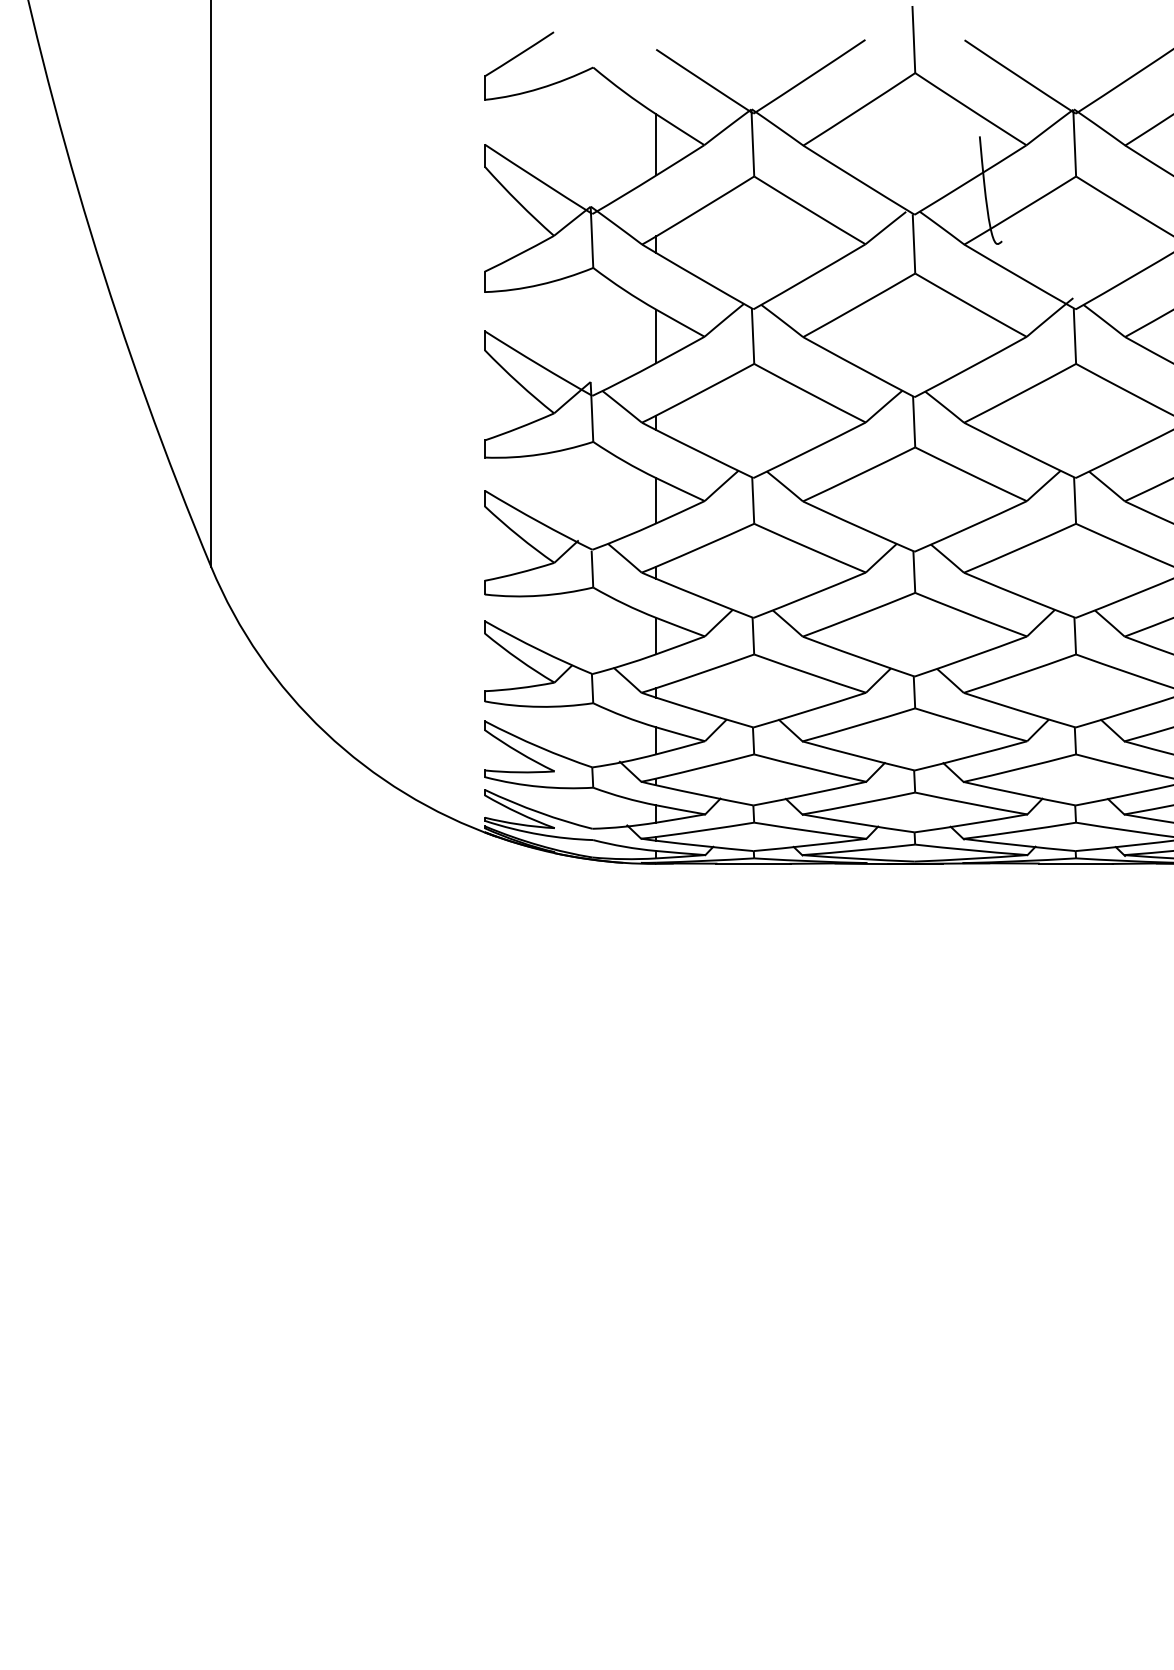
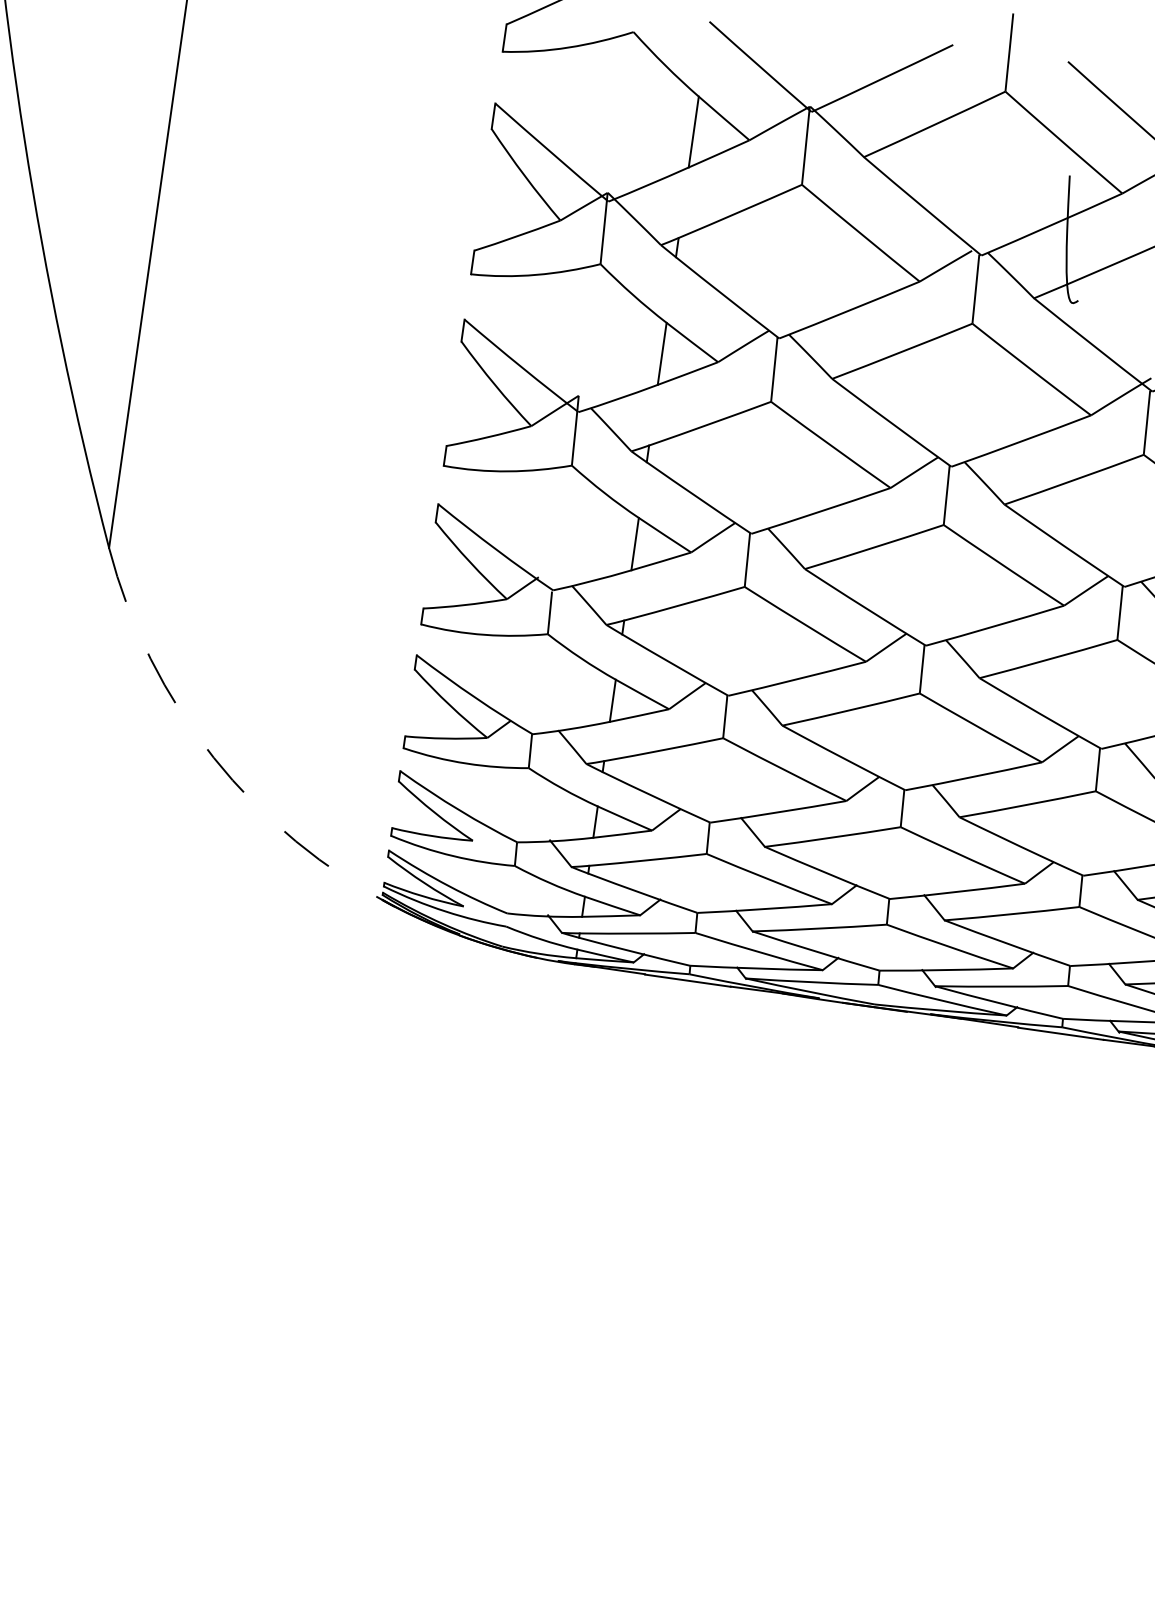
arc: (325, 732) -> (213, 757), solid -> dashed

